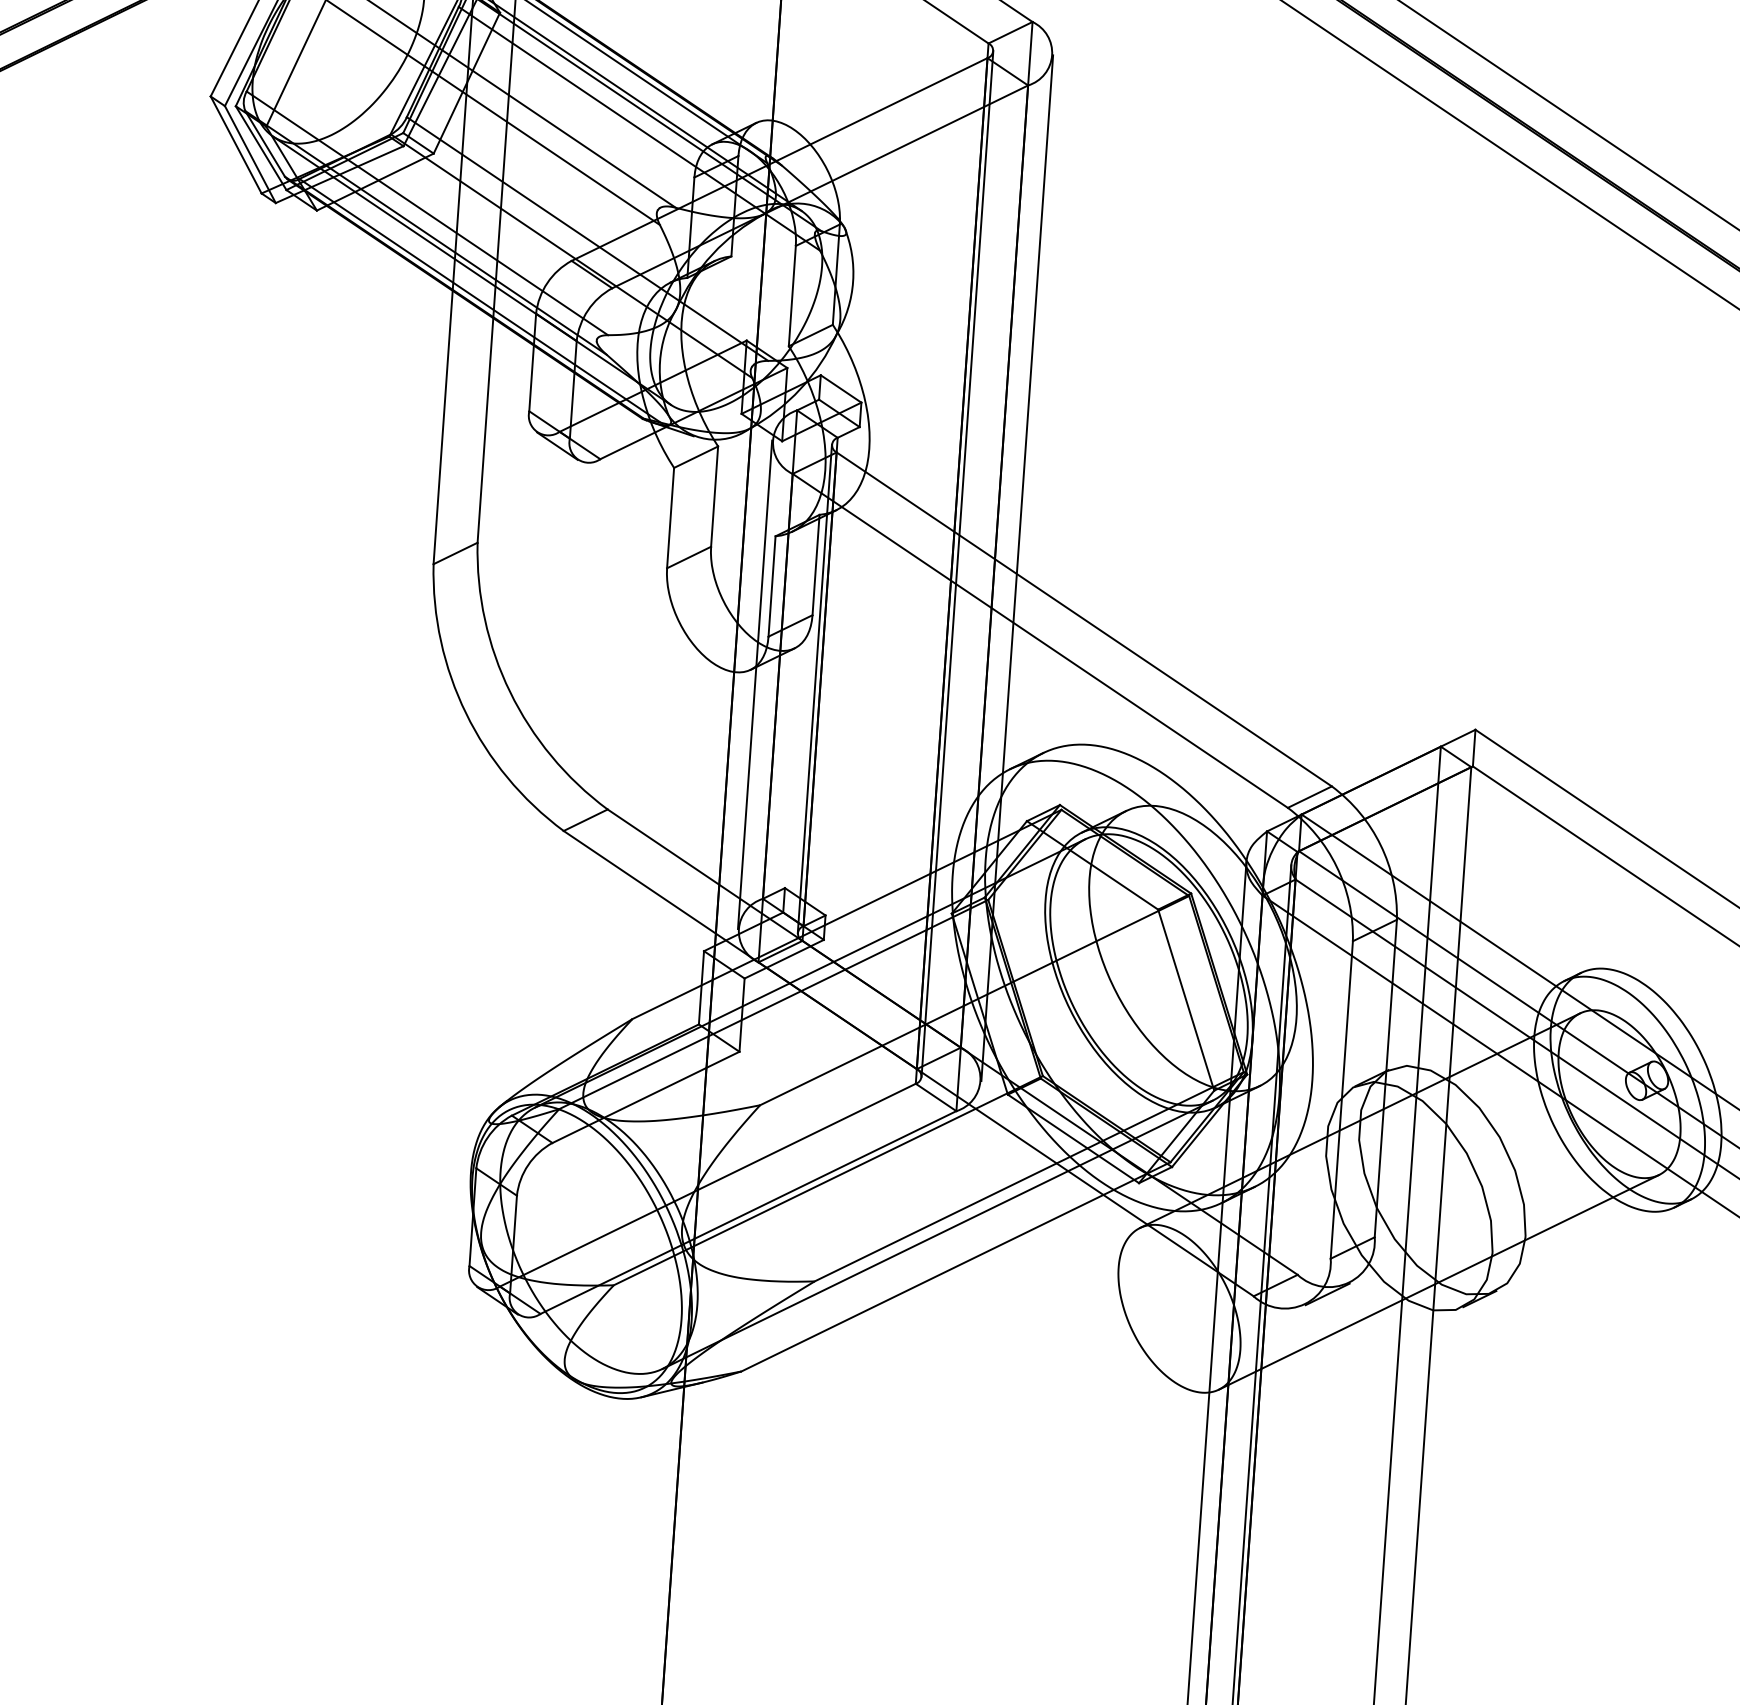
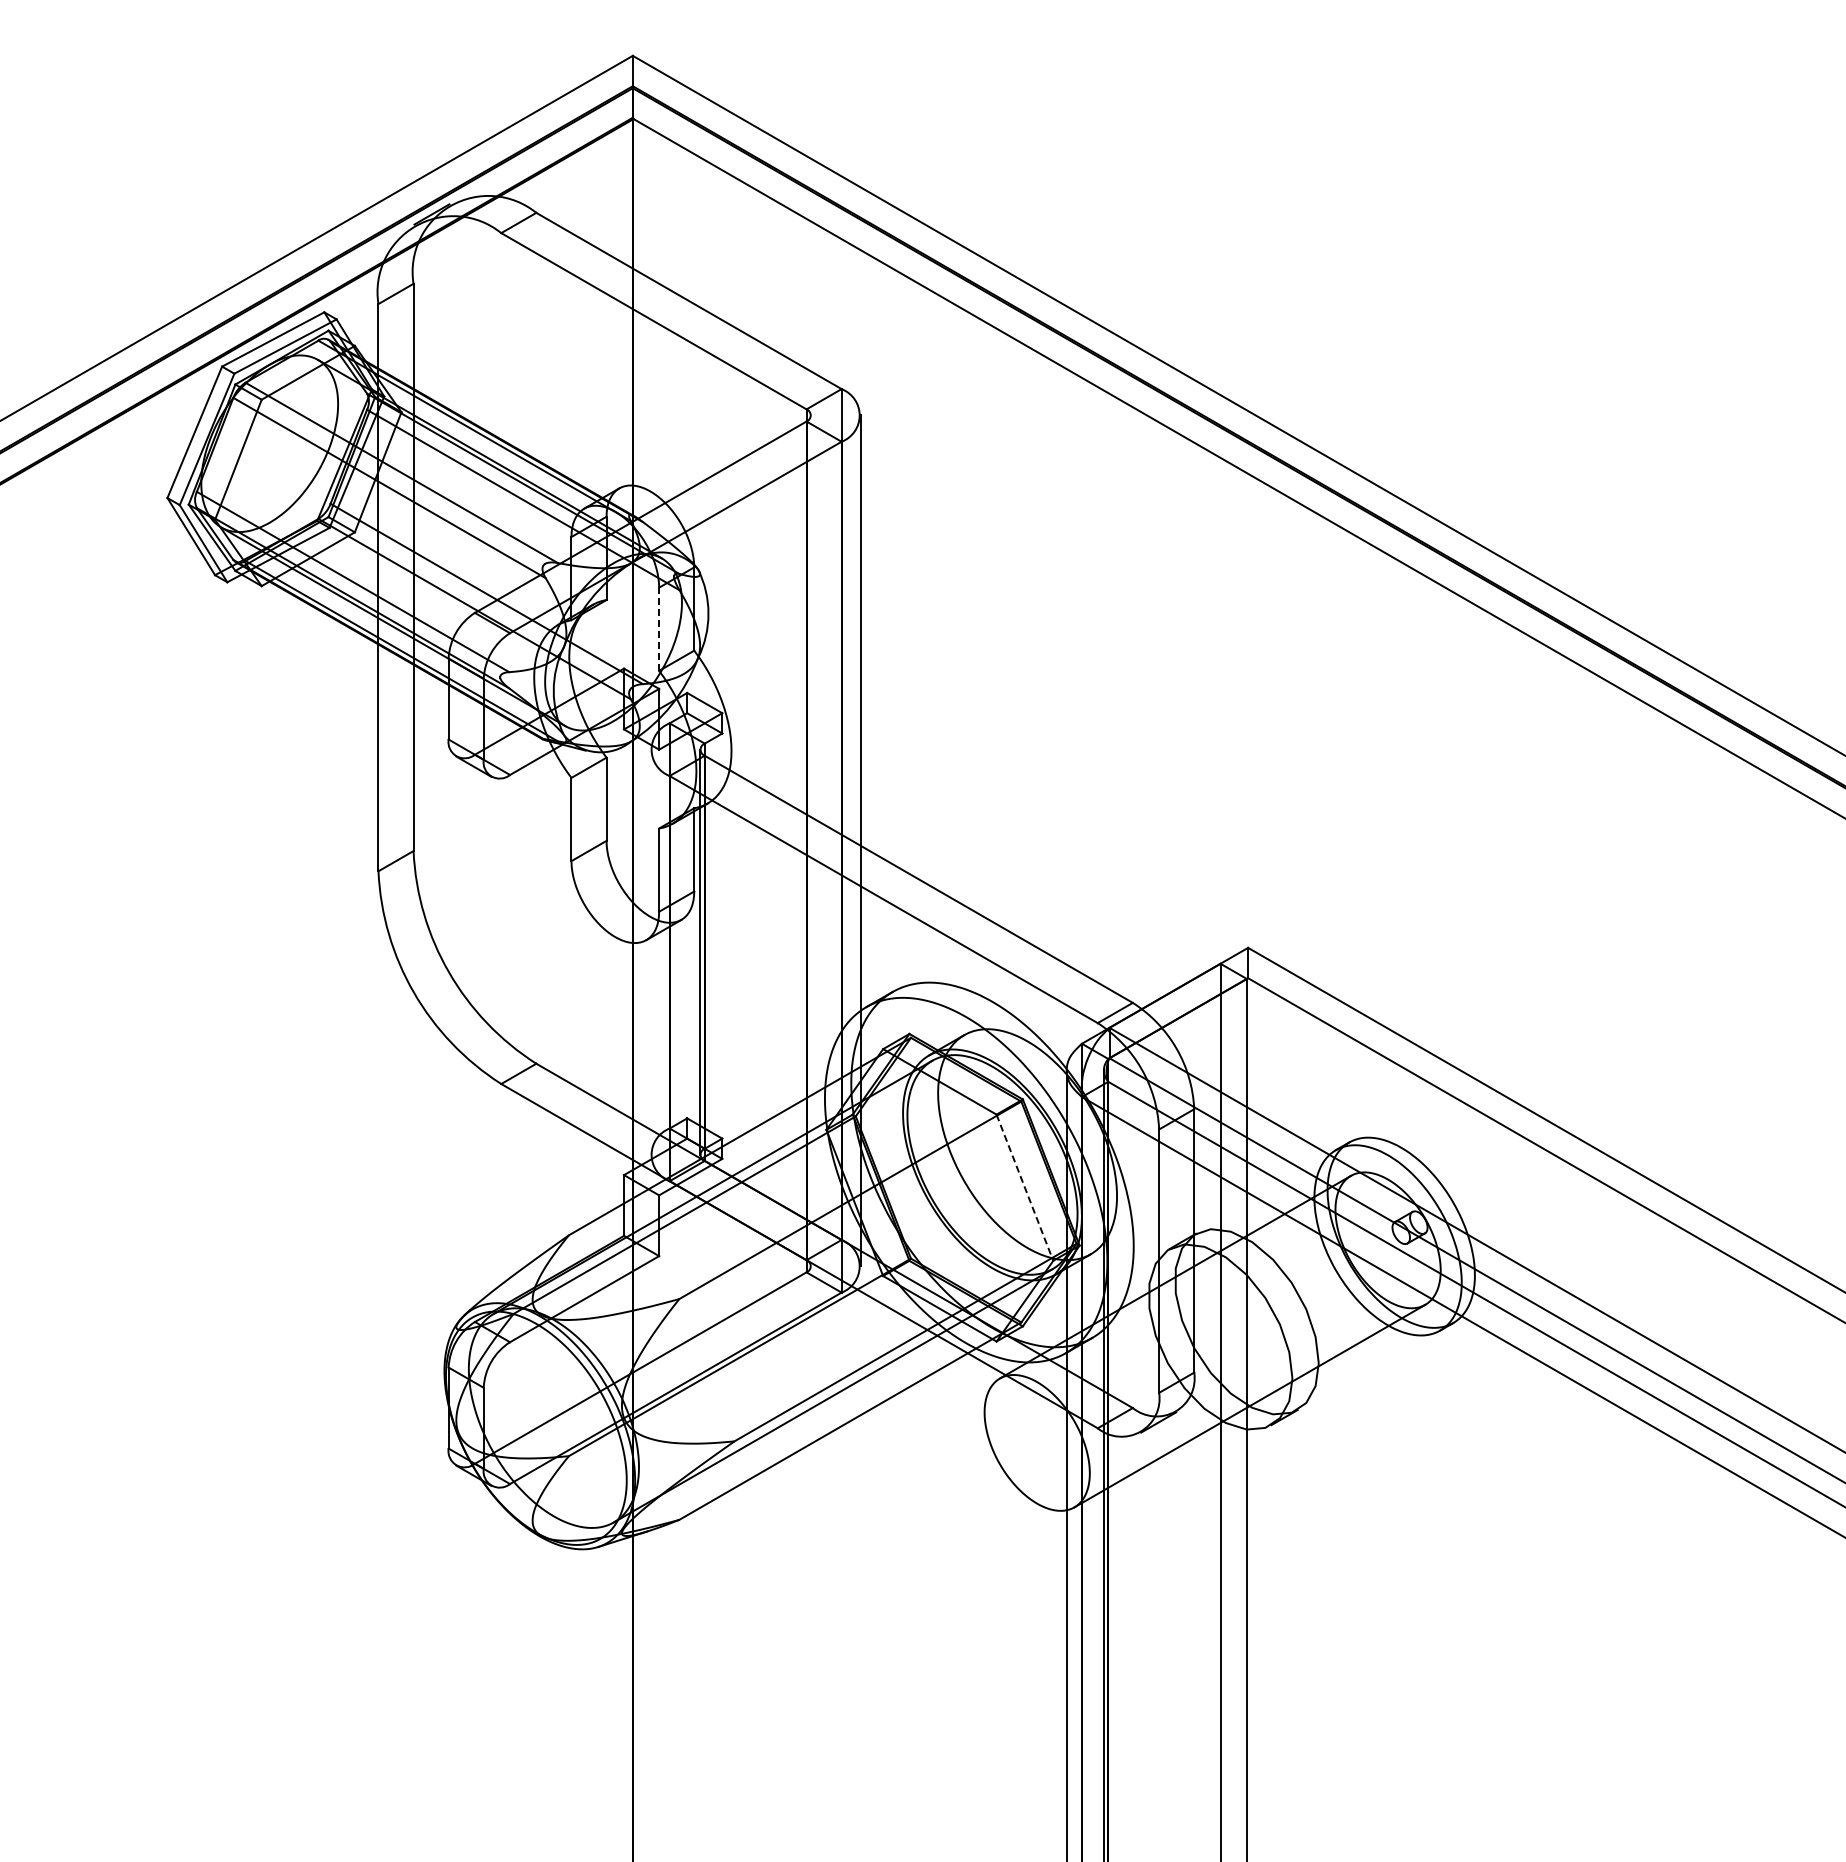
line: (792, 296) -> (659, 629), solid -> dashed
line: (956, 563) -> (810, 840), removed
line: (754, 683) -> (650, 951), removed
line: (1186, 1001) -> (1025, 1188), solid -> dashed

